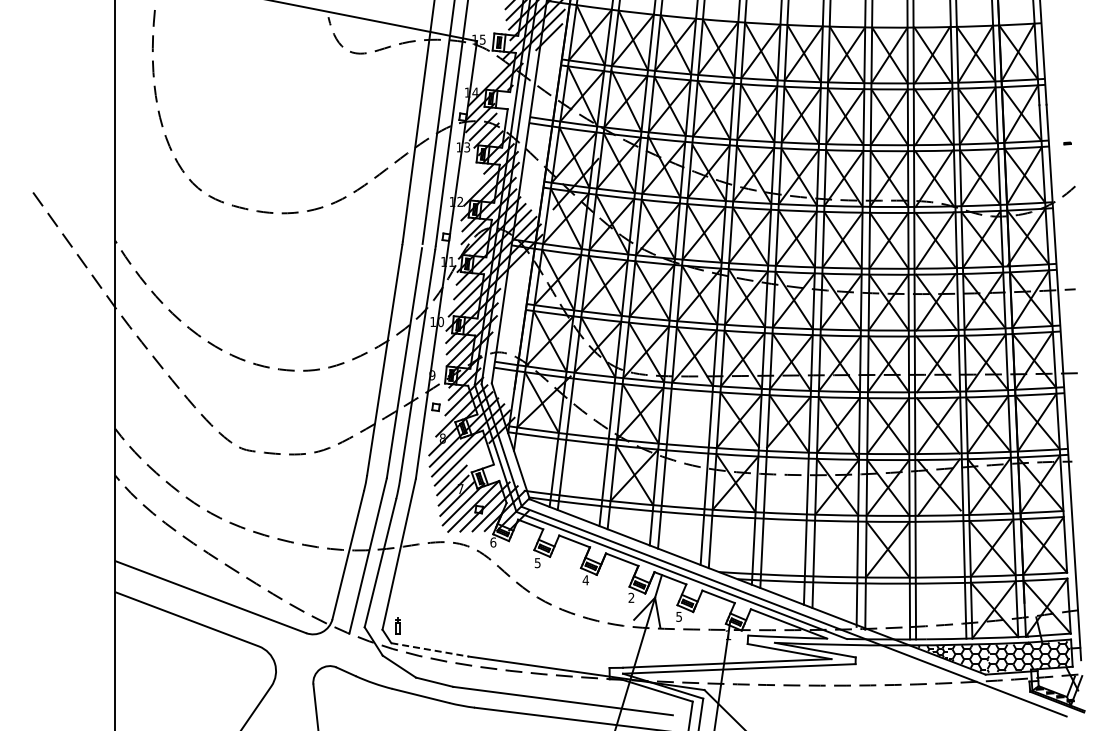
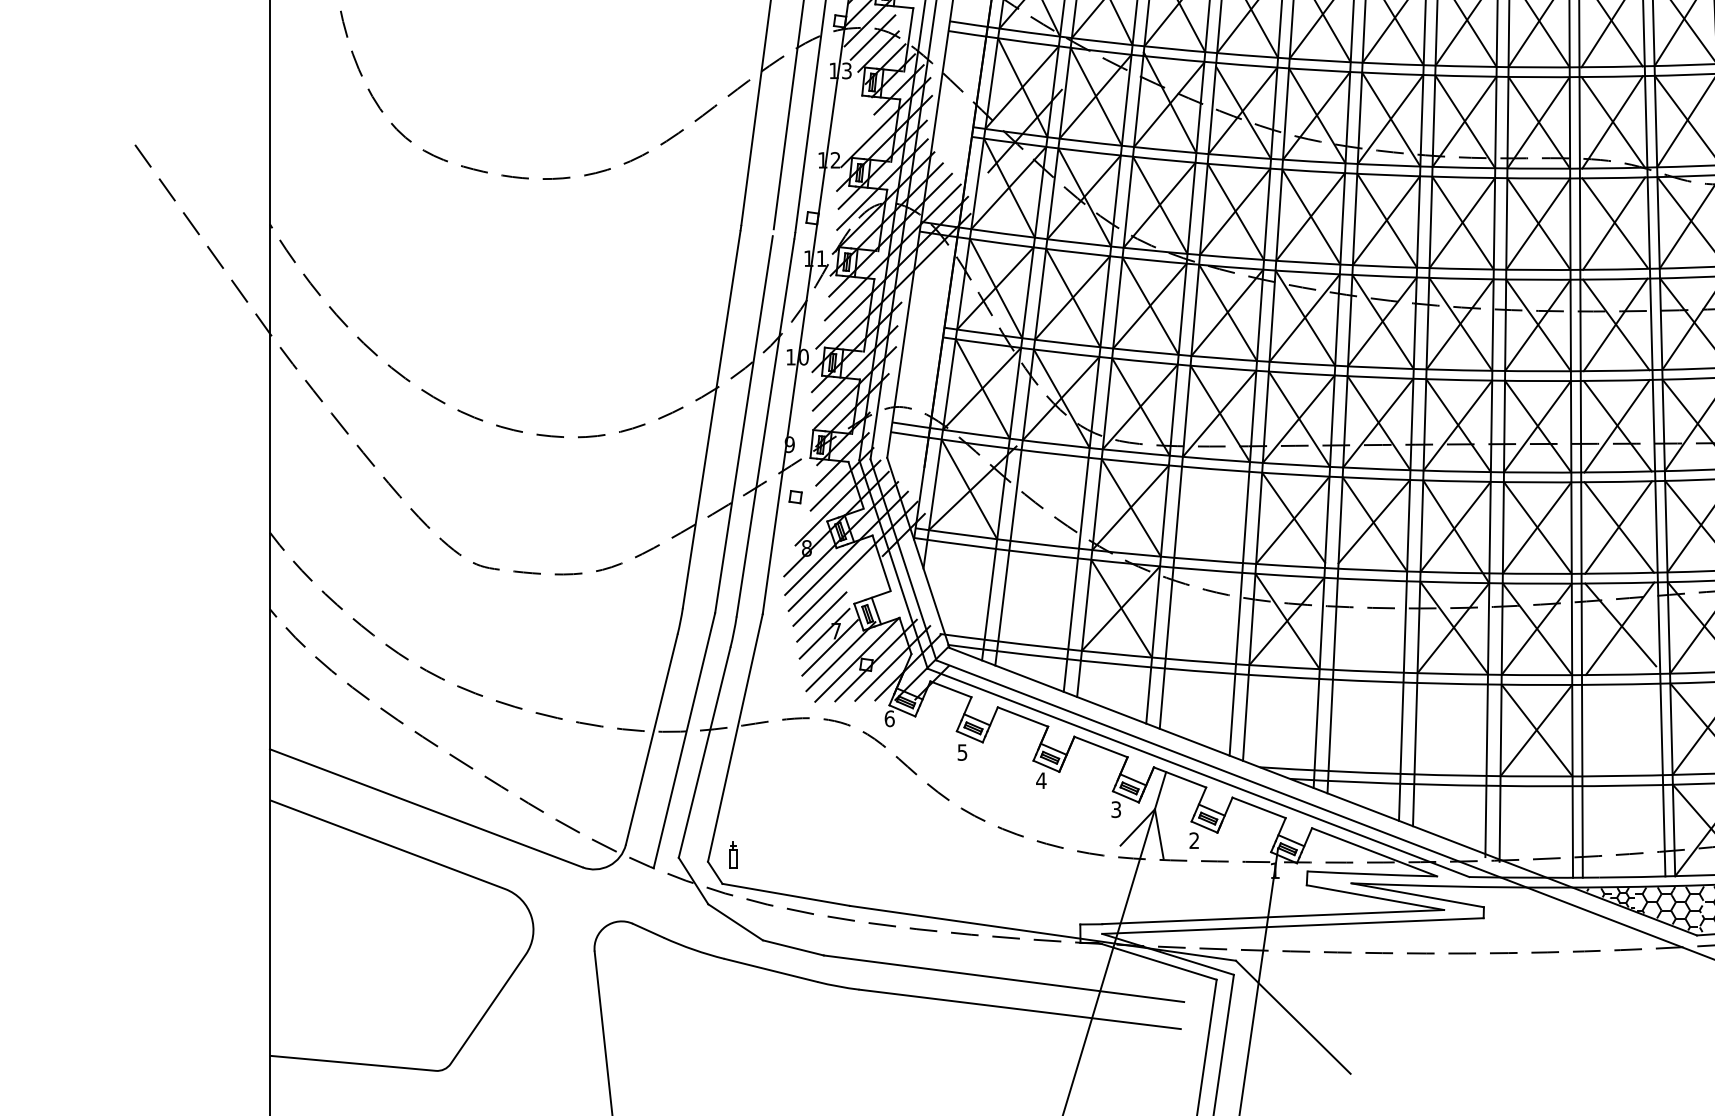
text: (631, 597) -> (1116, 808), 2 -> 3
text: (678, 616) -> (1193, 840), 5 -> 2
line: (430, 649) -> (786, 894), dashed -> solid

